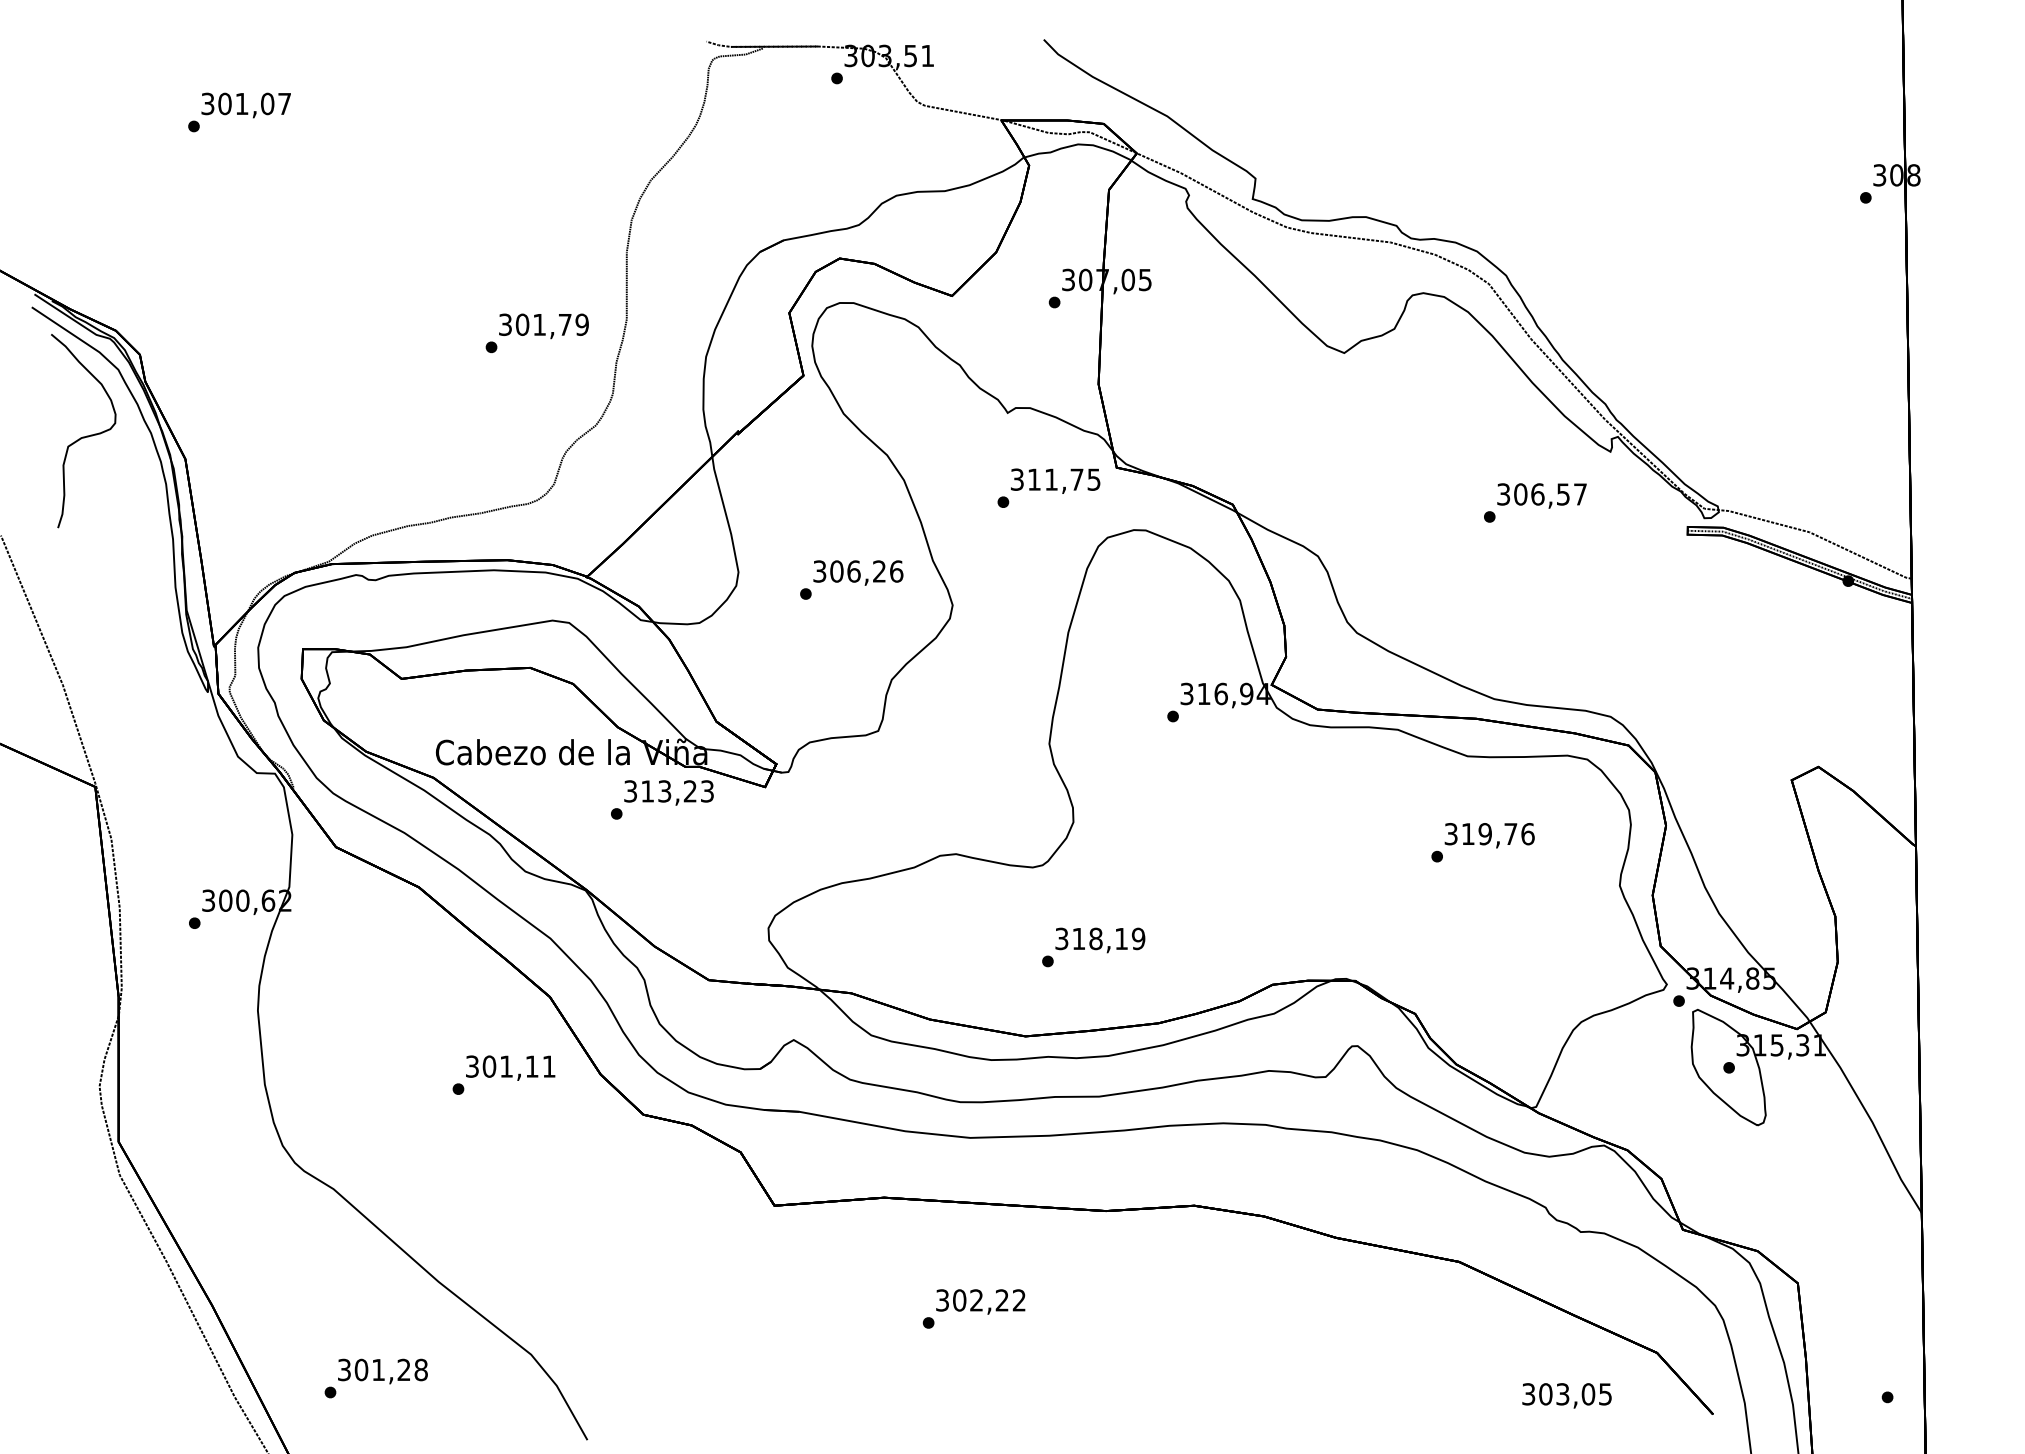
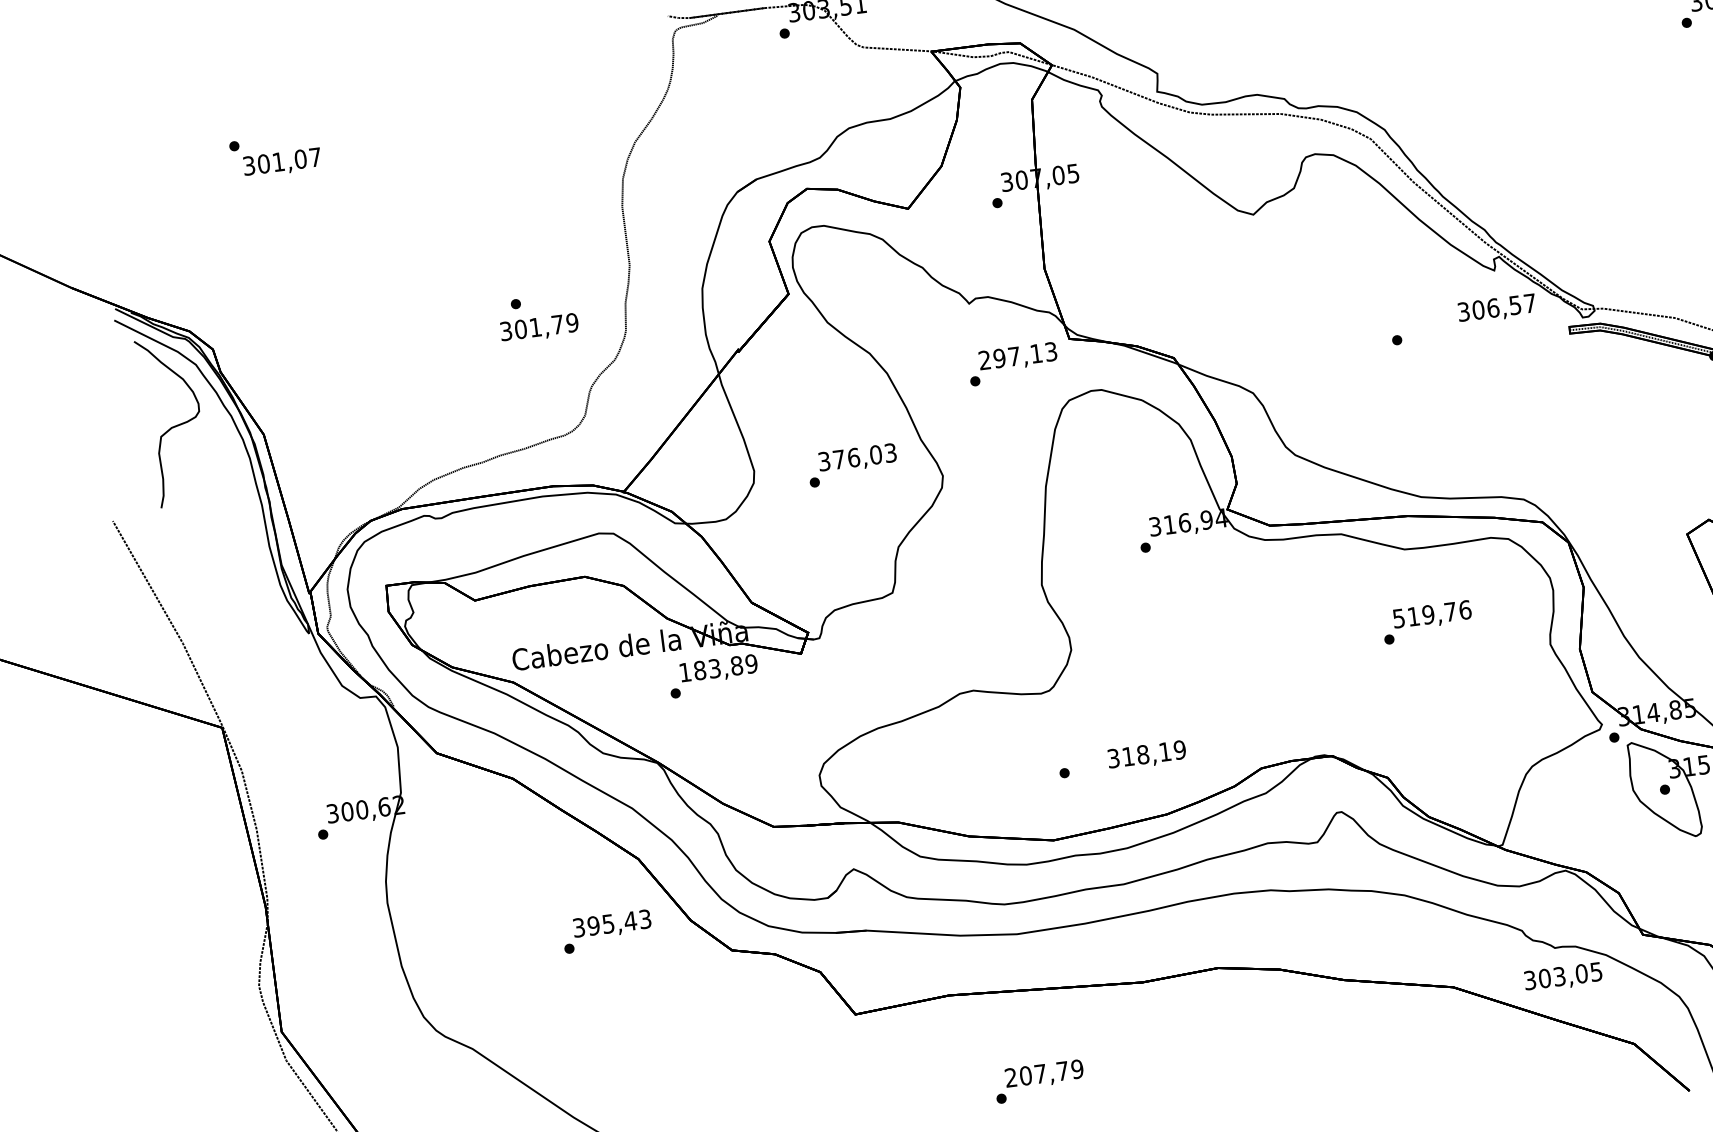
text: (245, 105) -> (281, 163), moved
text: (543, 326) -> (539, 328), moved
text: (1055, 479) -> (1017, 355), 311,75 -> 297,13
text: (1541, 495) -> (1496, 308), moved
text: (866, 571) -> (864, 456), 306,26 -> 376,03
text: (669, 791) -> (718, 668), 313,23 -> 183,89
text: (1451, 833) -> (1399, 617), 319,76 -> 519,76
text: (1100, 940) -> (1147, 755), moved
text: (518, 1066) -> (618, 922), 301,11 -> 395,43
text: (980, 1300) -> (1043, 1073), 302,22 -> 207,79
text: (1566, 1395) -> (1562, 977), moved

